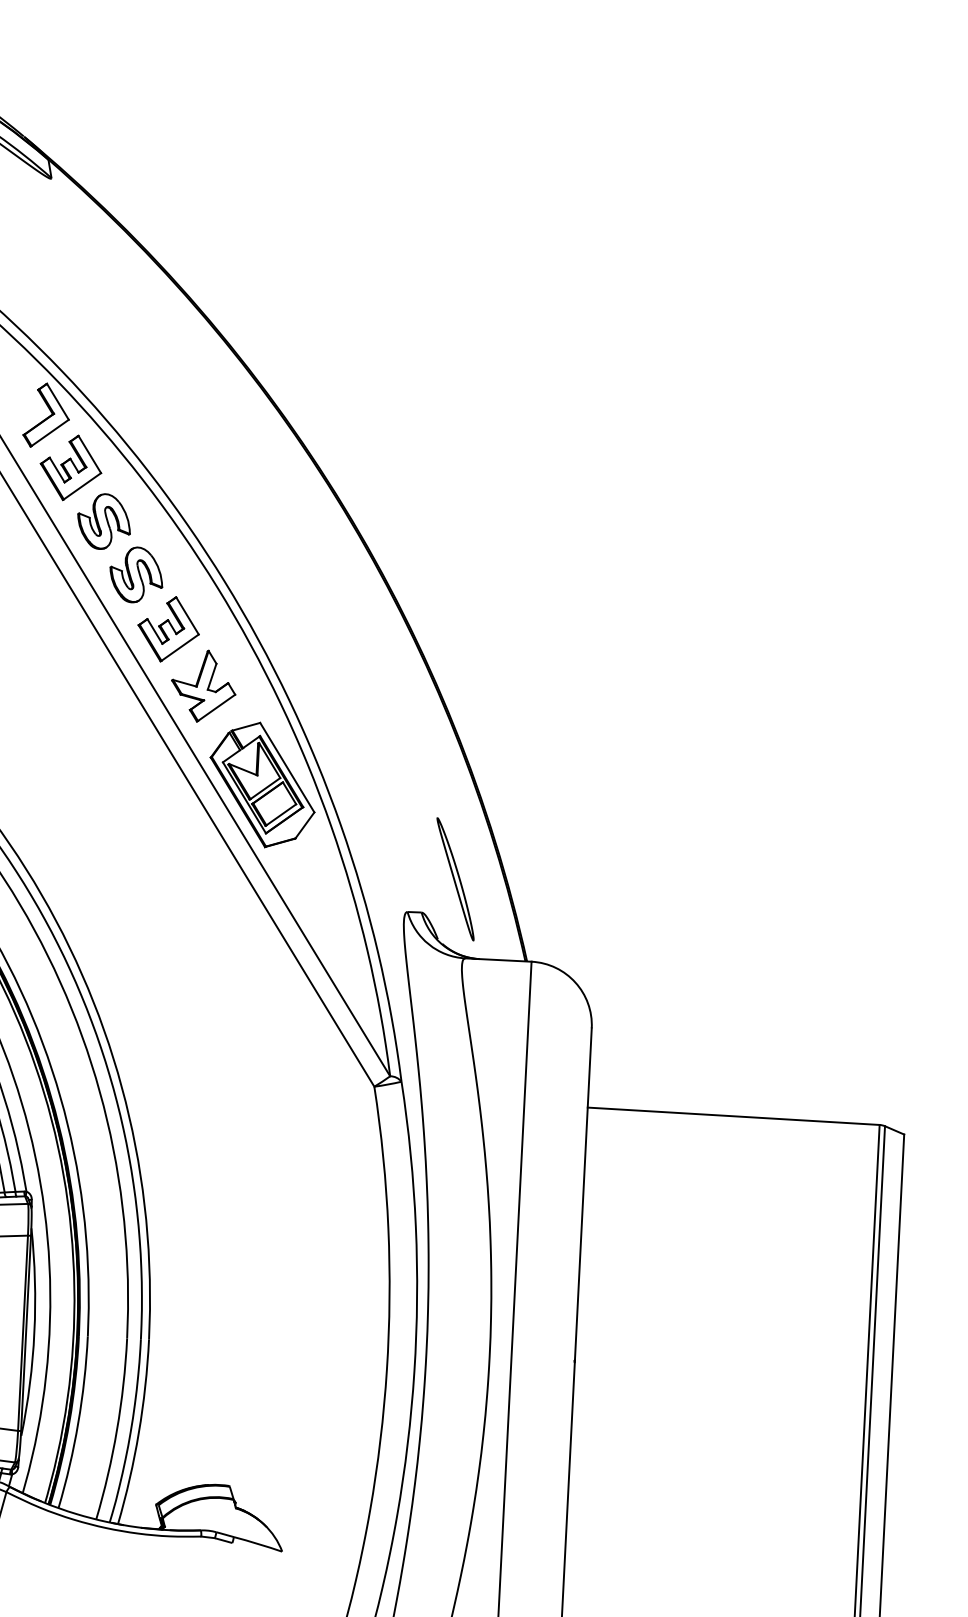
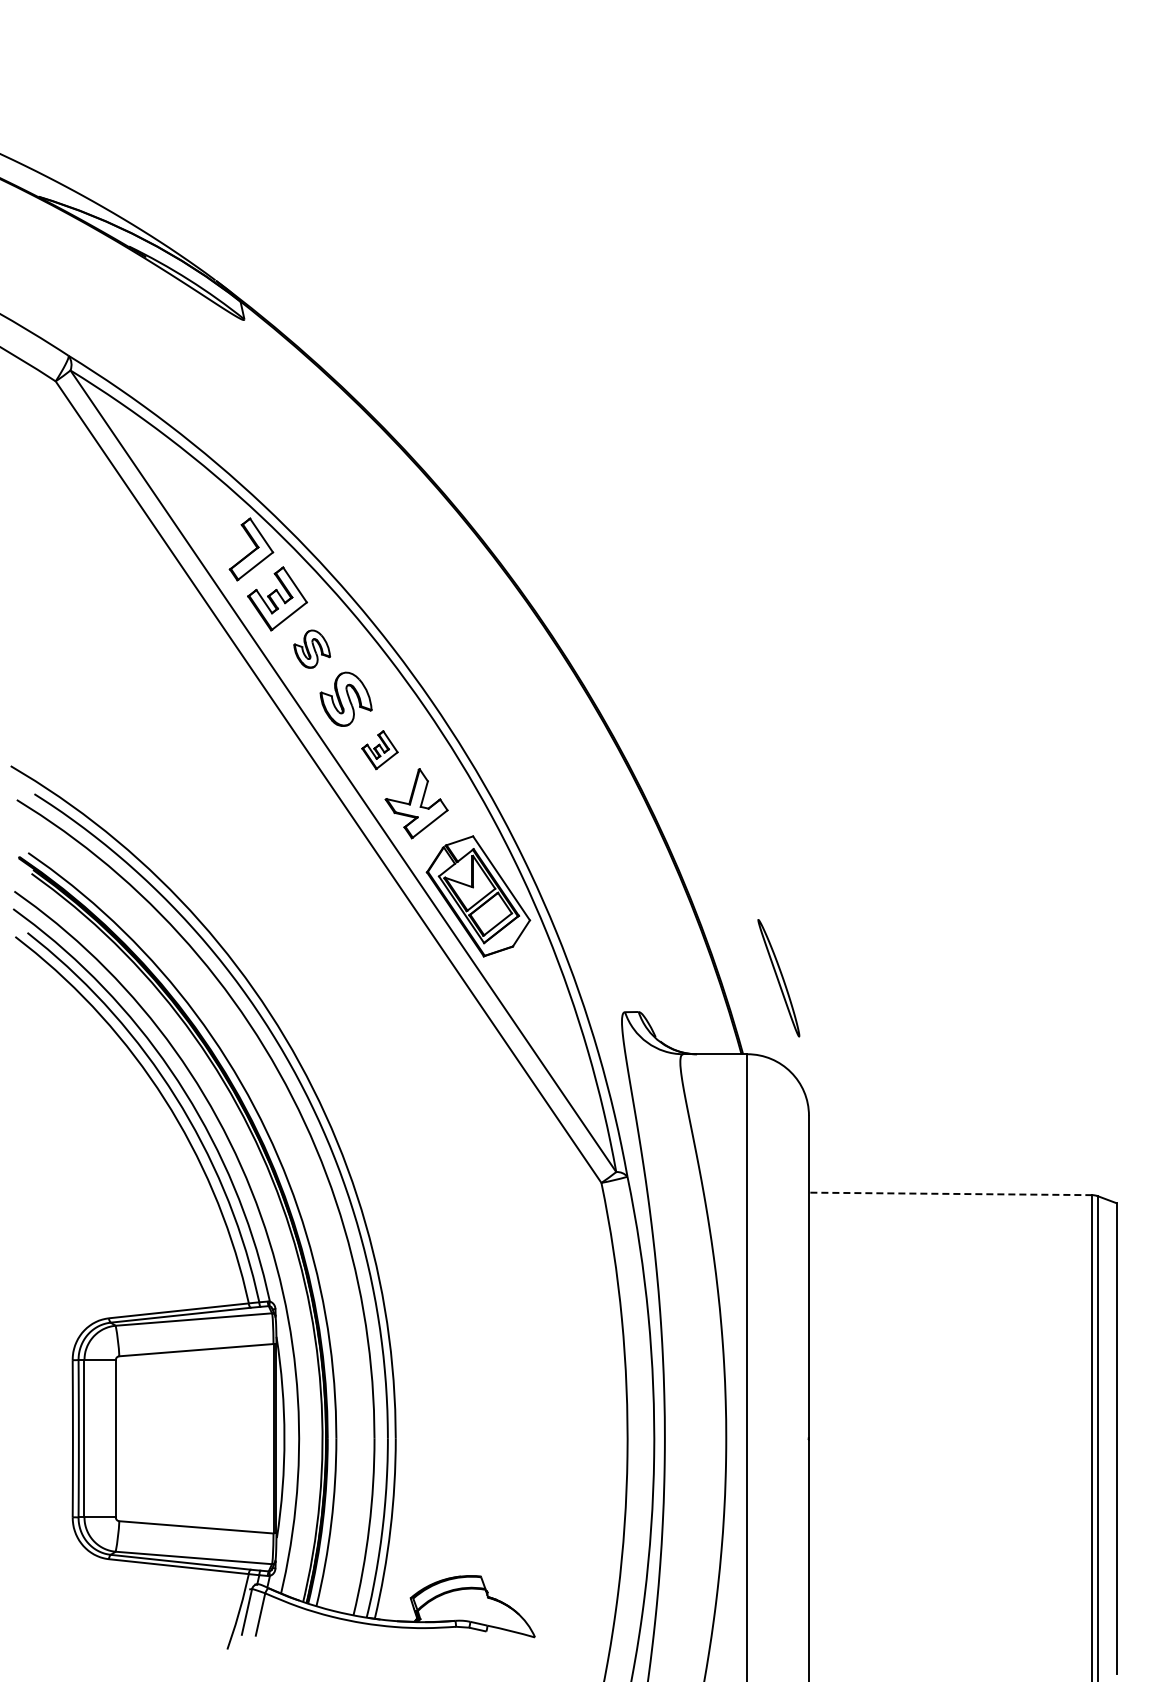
part: (103, 520) -> (311, 648), size x0.7
part: (168, 628) -> (379, 749), size x0.6
part: (455, 879) -> (778, 978), moved
line: (733, 1115) -> (950, 1193), solid -> dashed

